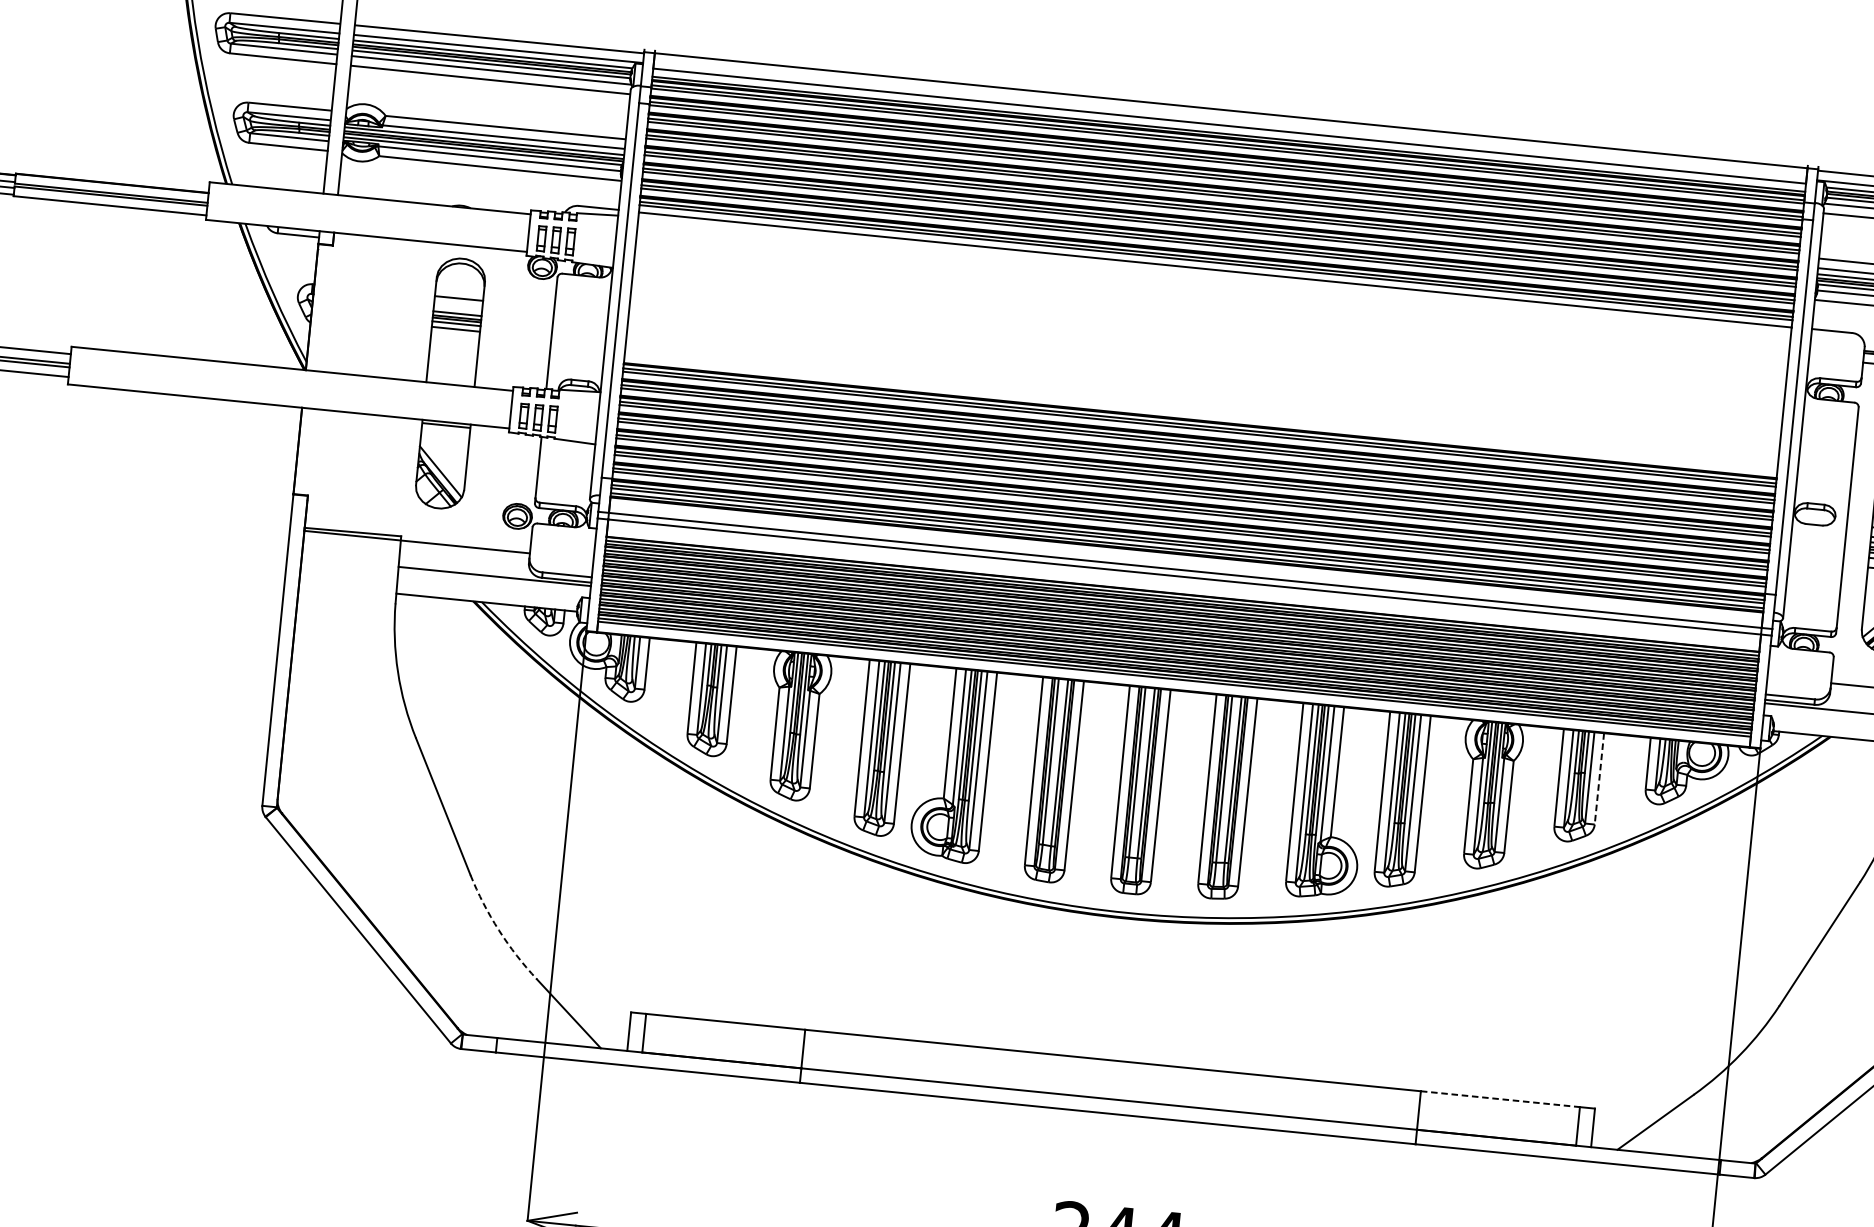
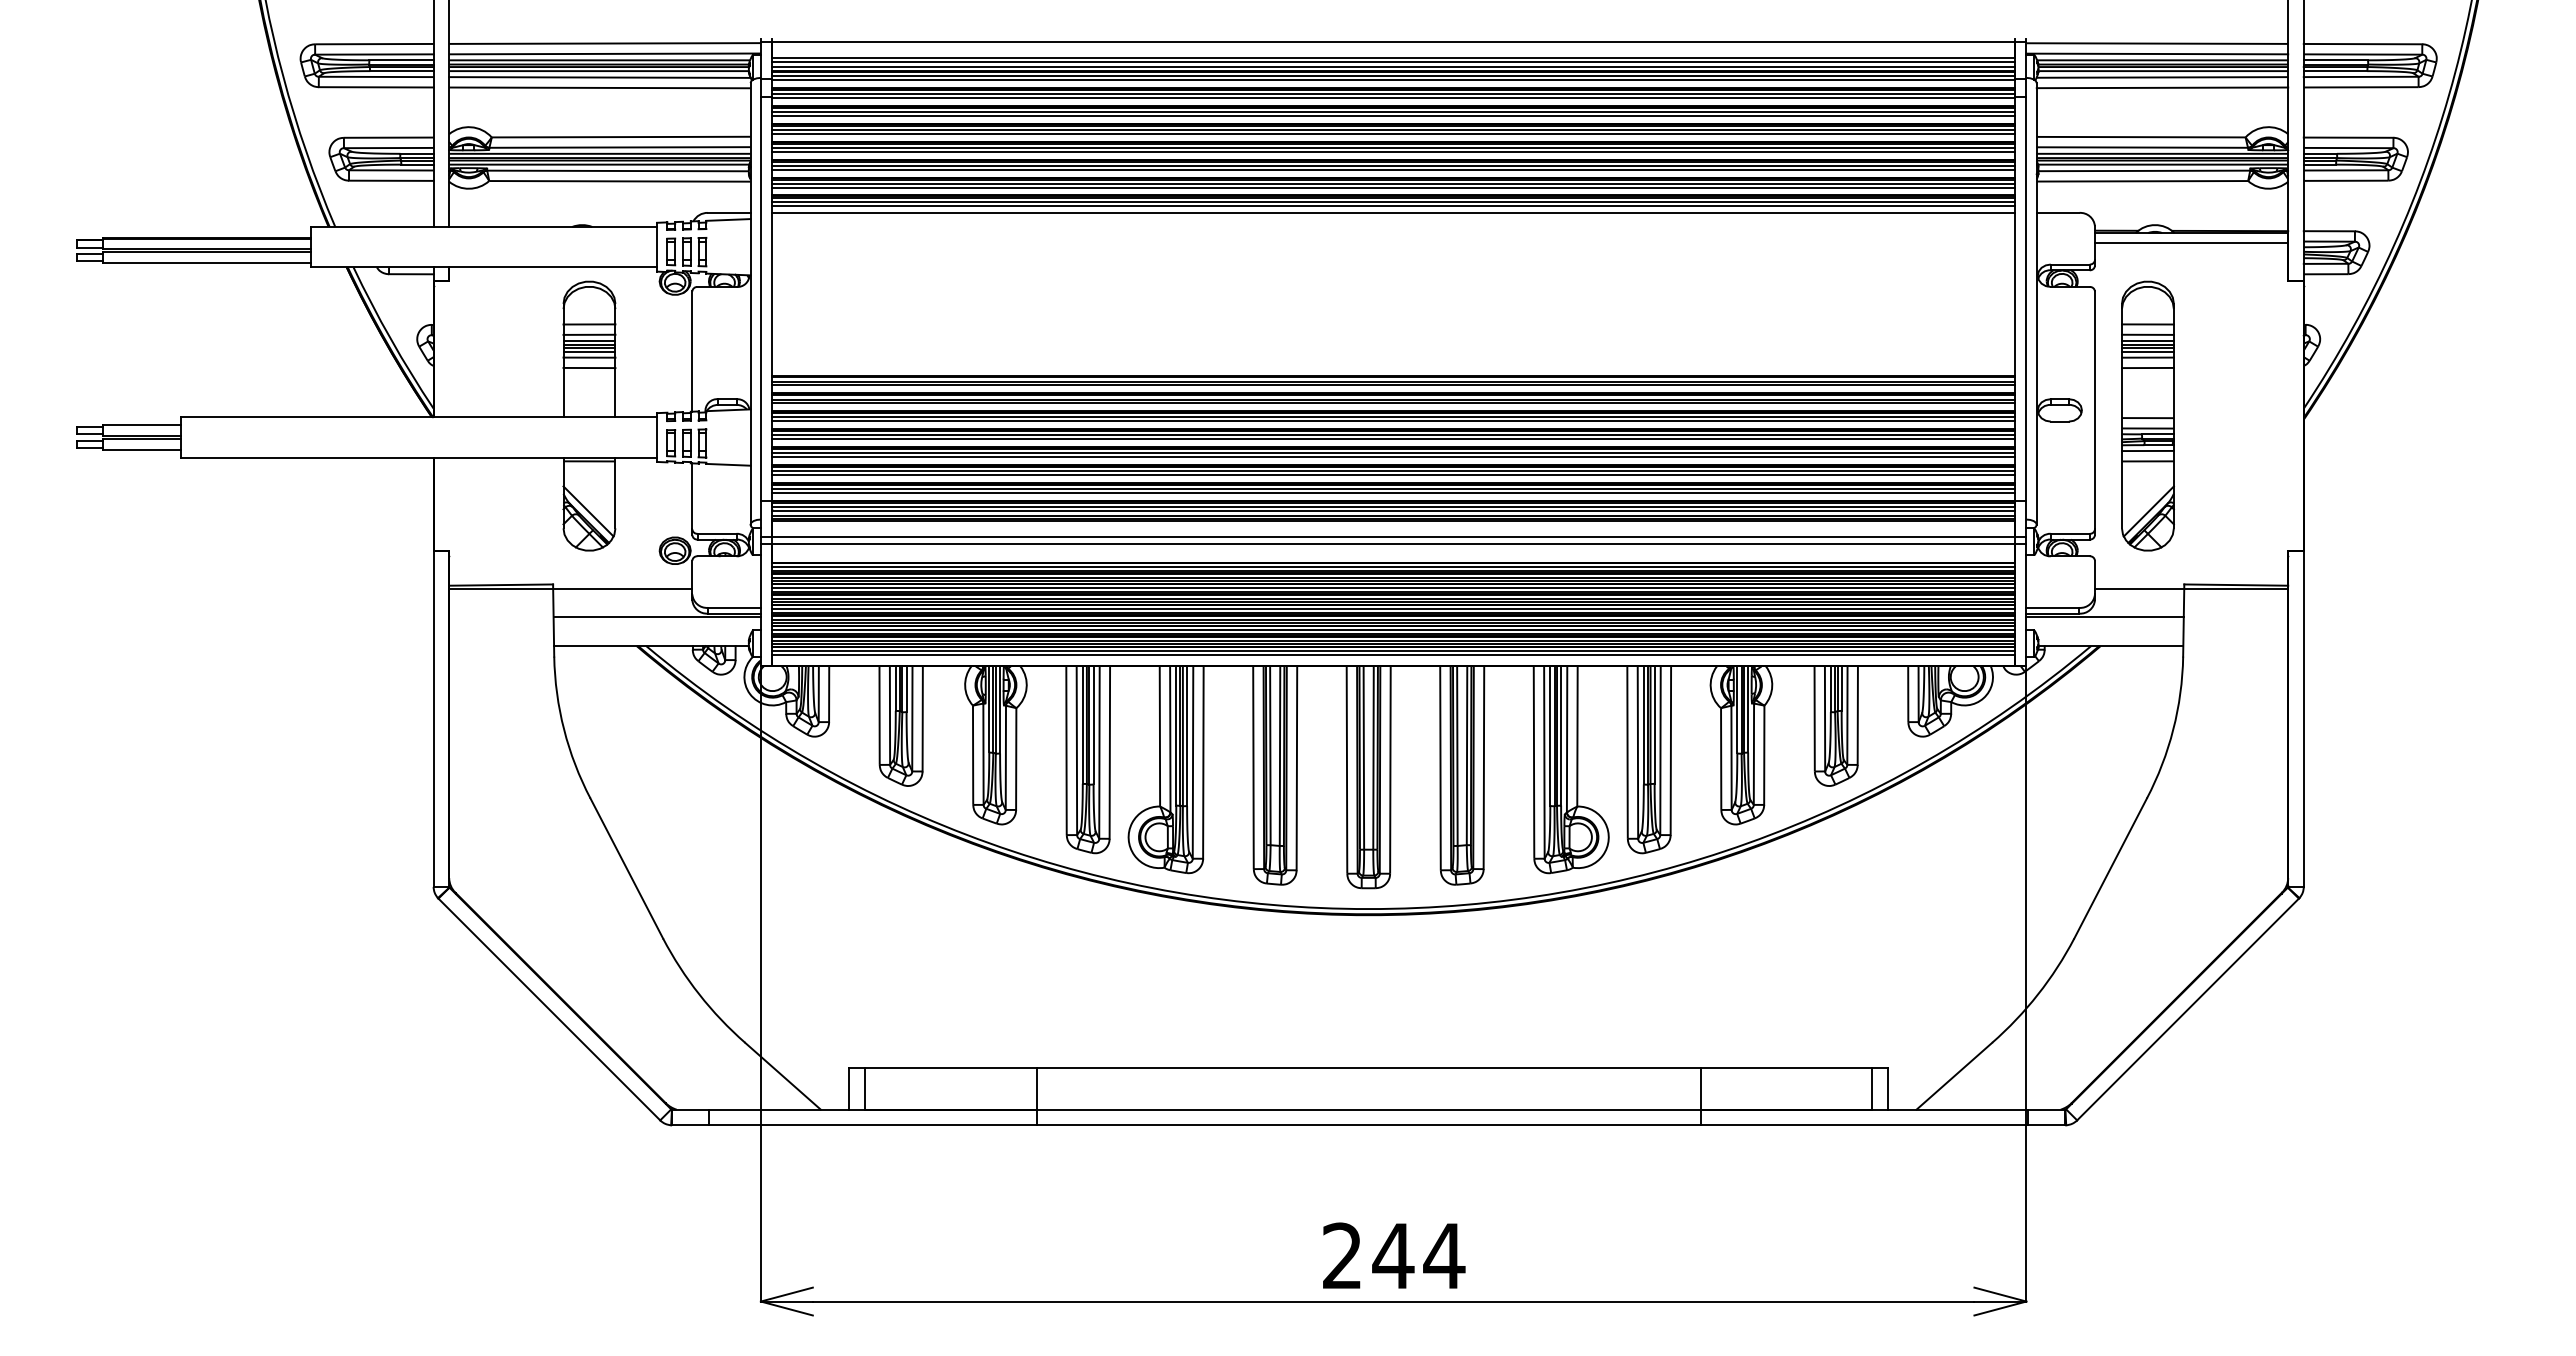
line: (1229, 129) -> (1393, 61), added
line: (458, 307) -> (589, 334), added
line: (455, 338) -> (589, 367), added
line: (1599, 779) -> (1857, 716), dashed -> solid
arc: (499, 930) -> (699, 994), dashed -> solid
line: (1500, 1099) -> (1786, 1068), dashed -> solid

